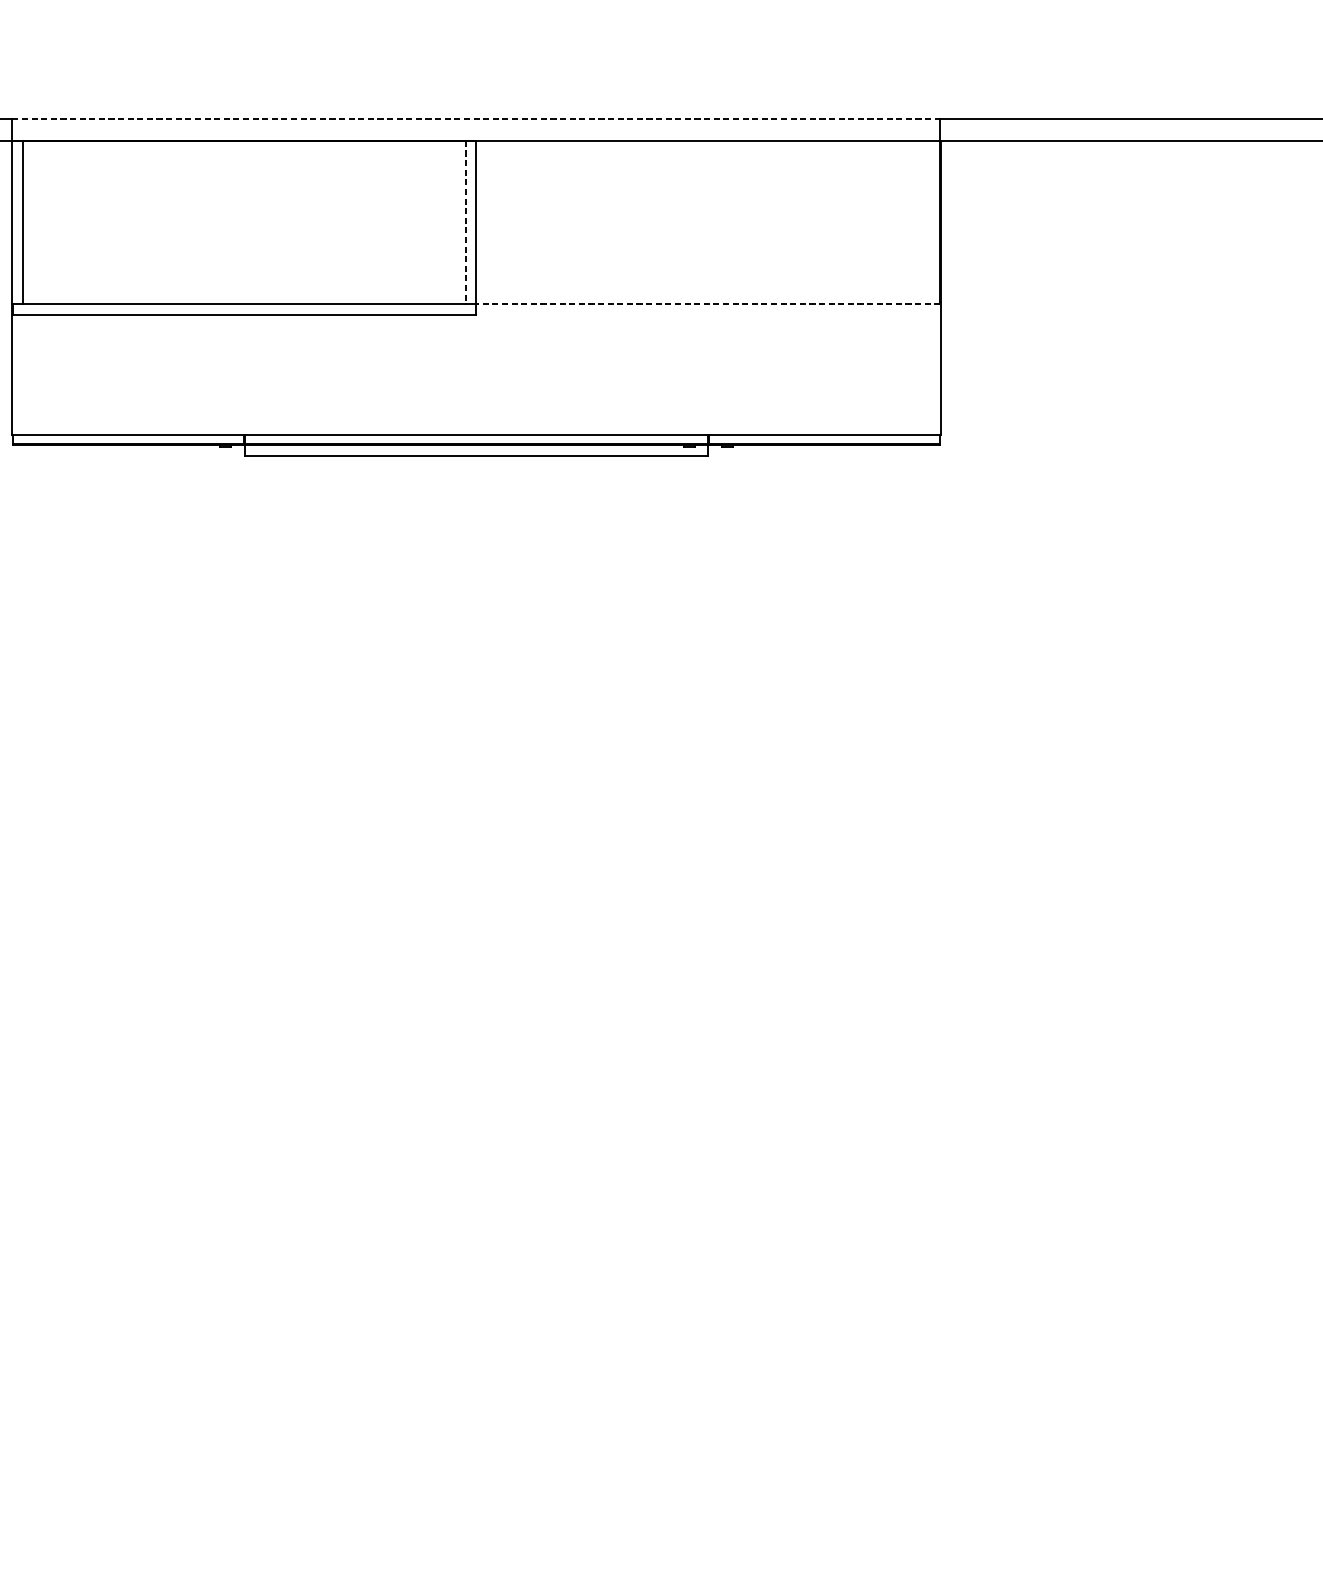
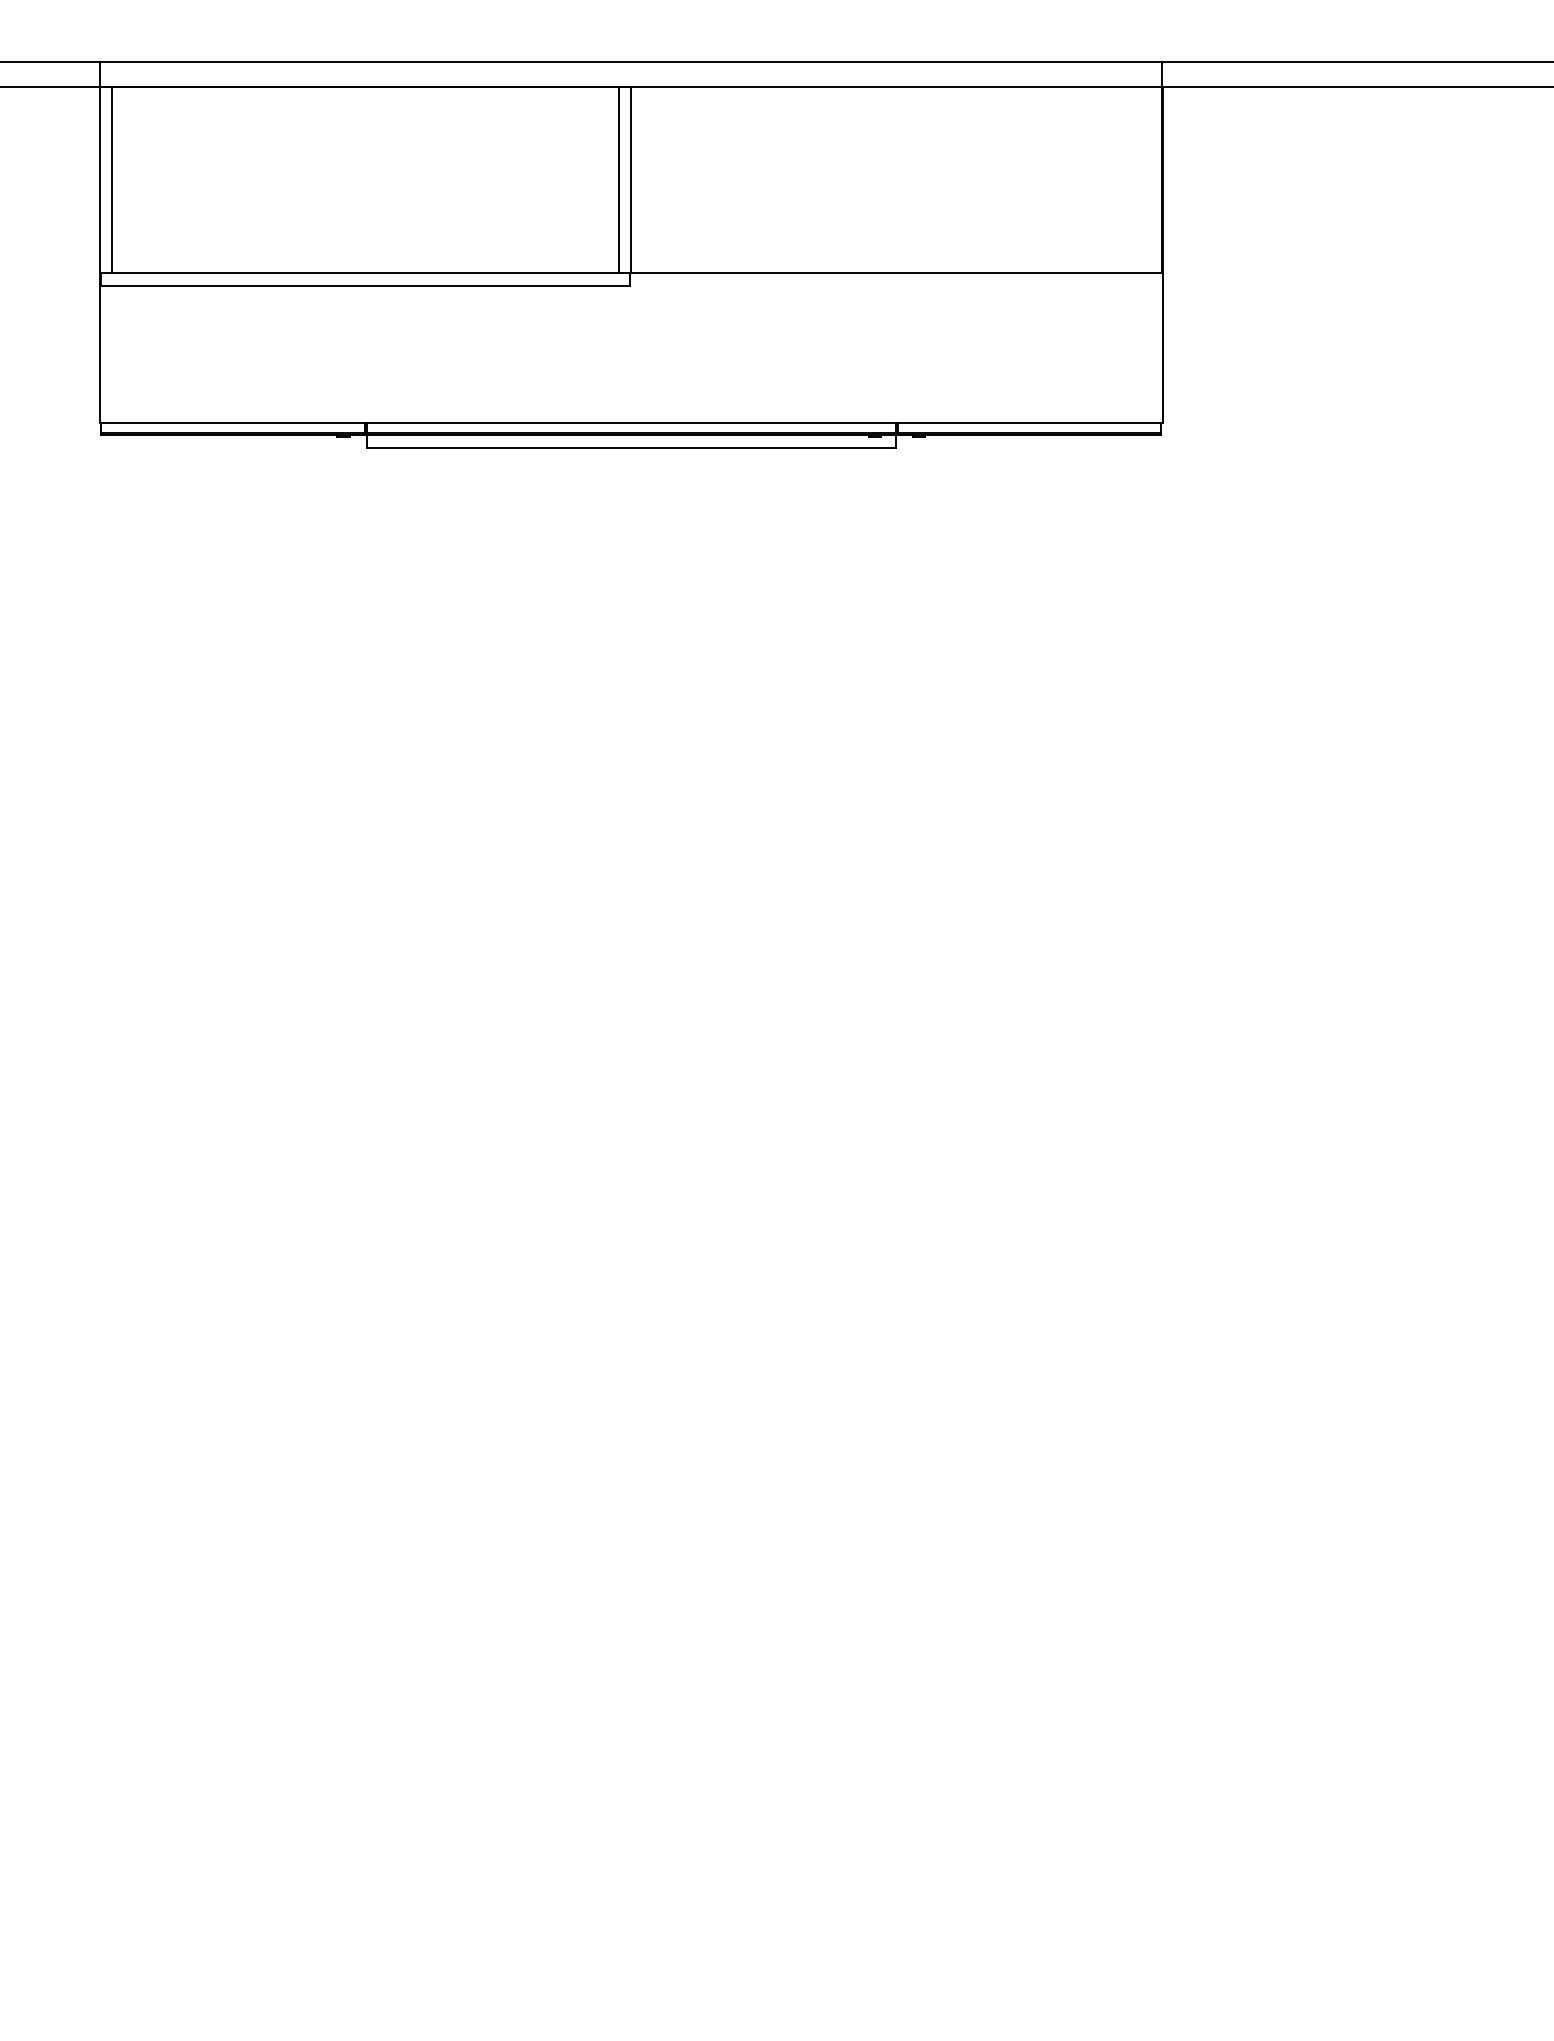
line: (476, 118) -> (631, 61), dashed -> solid
line: (465, 222) -> (618, 180), dashed -> solid
line: (708, 304) -> (896, 273), dashed -> solid

